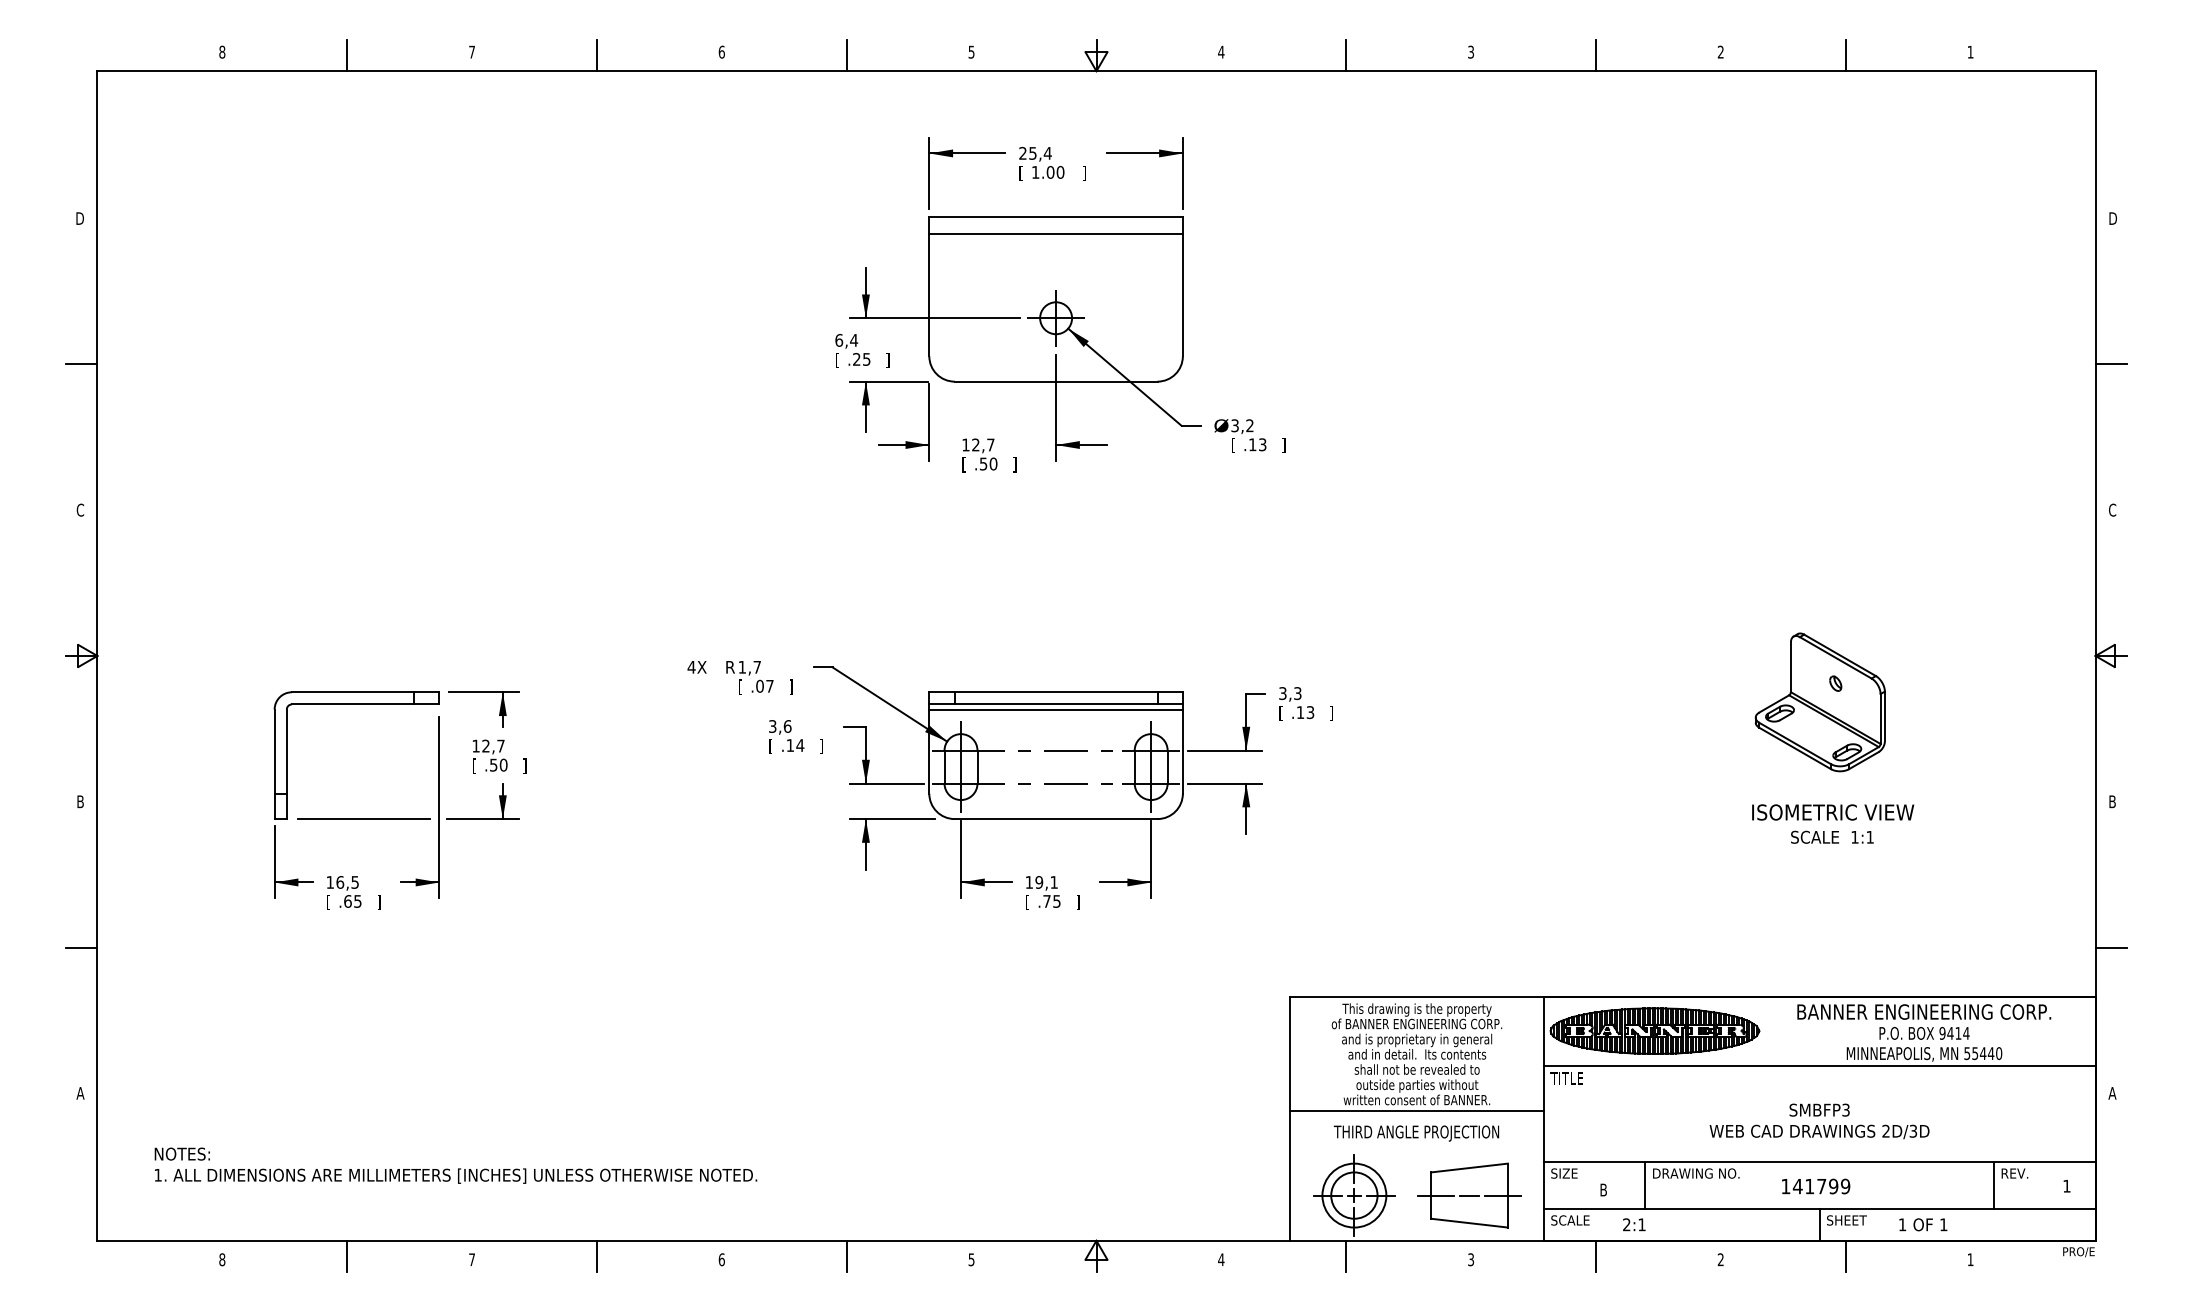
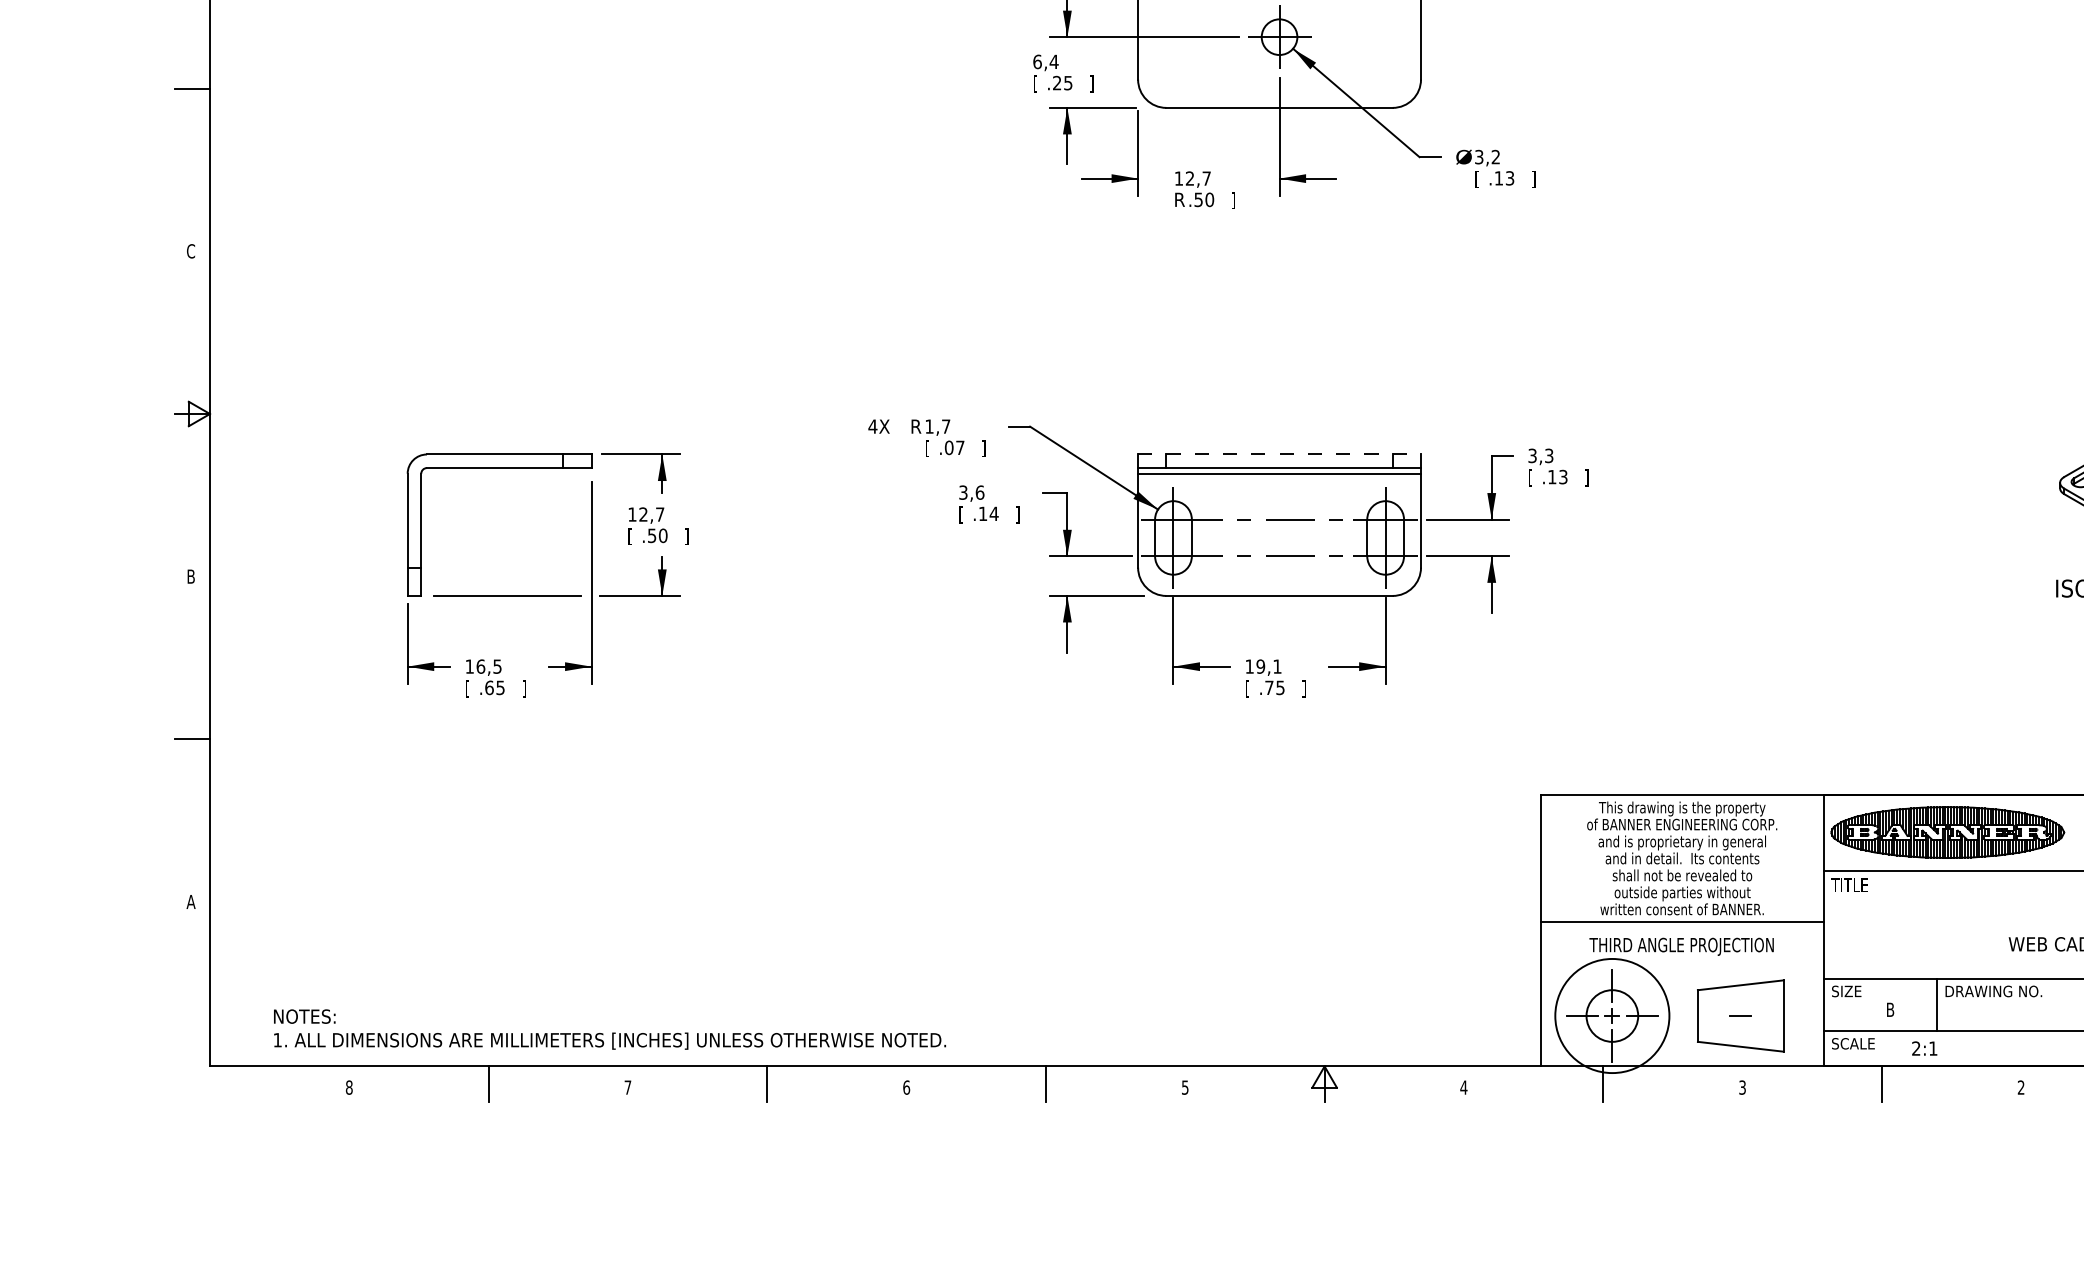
text: (966, 464) -> (1179, 200), [ -> R
line: (1056, 692) -> (1280, 454), solid -> dashed
text: (455, 1165) -> (609, 1029), moved
circle: (1354, 1195) -> (1612, 1015), size x1.6
line: (1435, 1195) -> (1702, 1015), removed
line: (1502, 1195) -> (1777, 1015), removed

